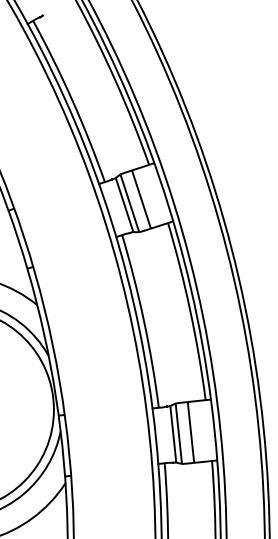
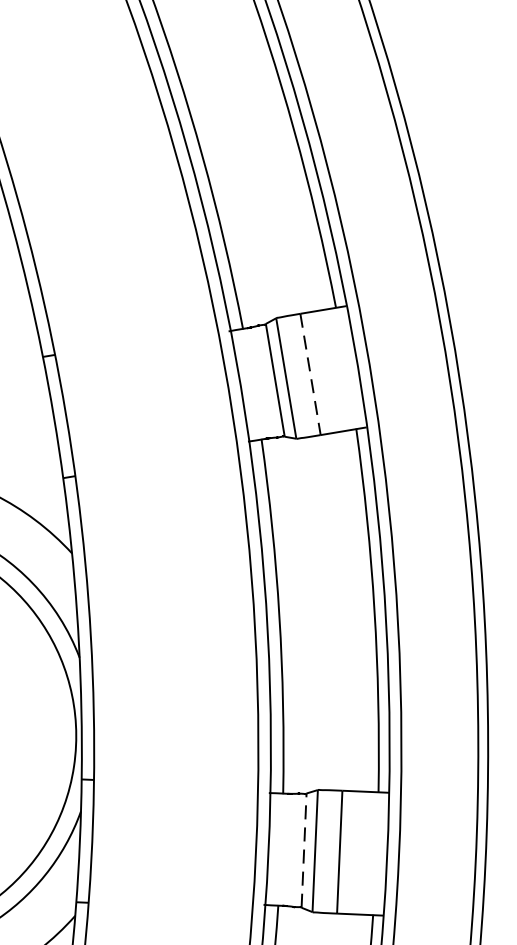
line: (141, 199) -> (310, 374), solid -> dashed
line: (173, 433) -> (304, 849), solid -> dashed

